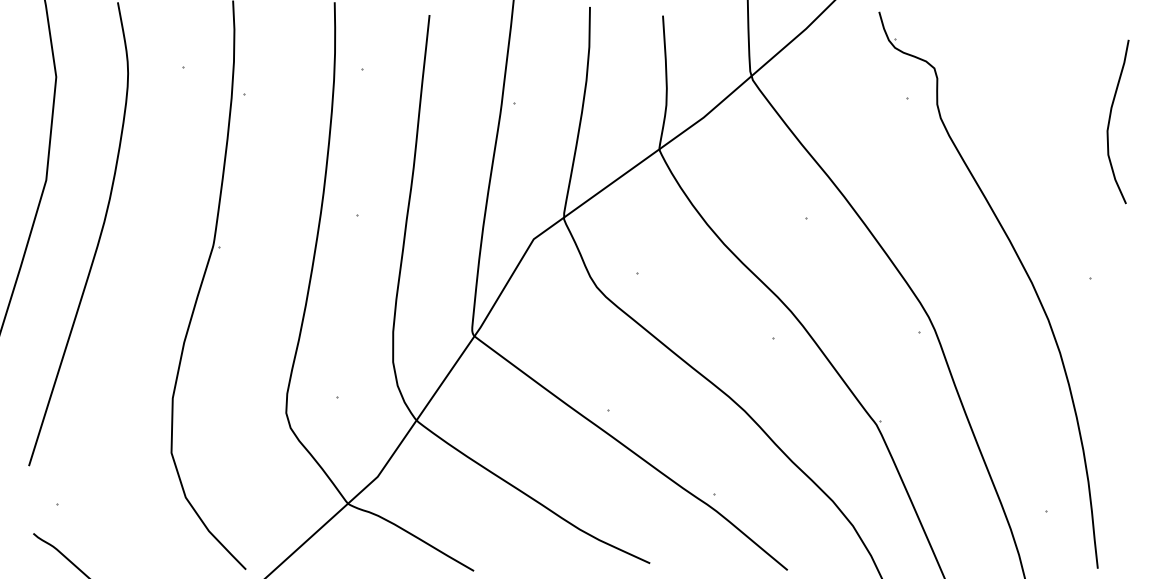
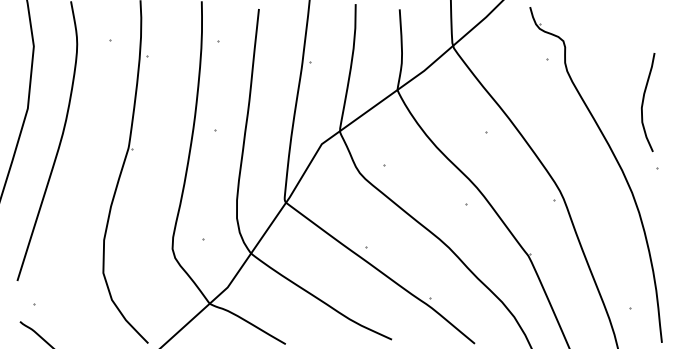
curve: (1110, 122) -> (643, 102), moved

